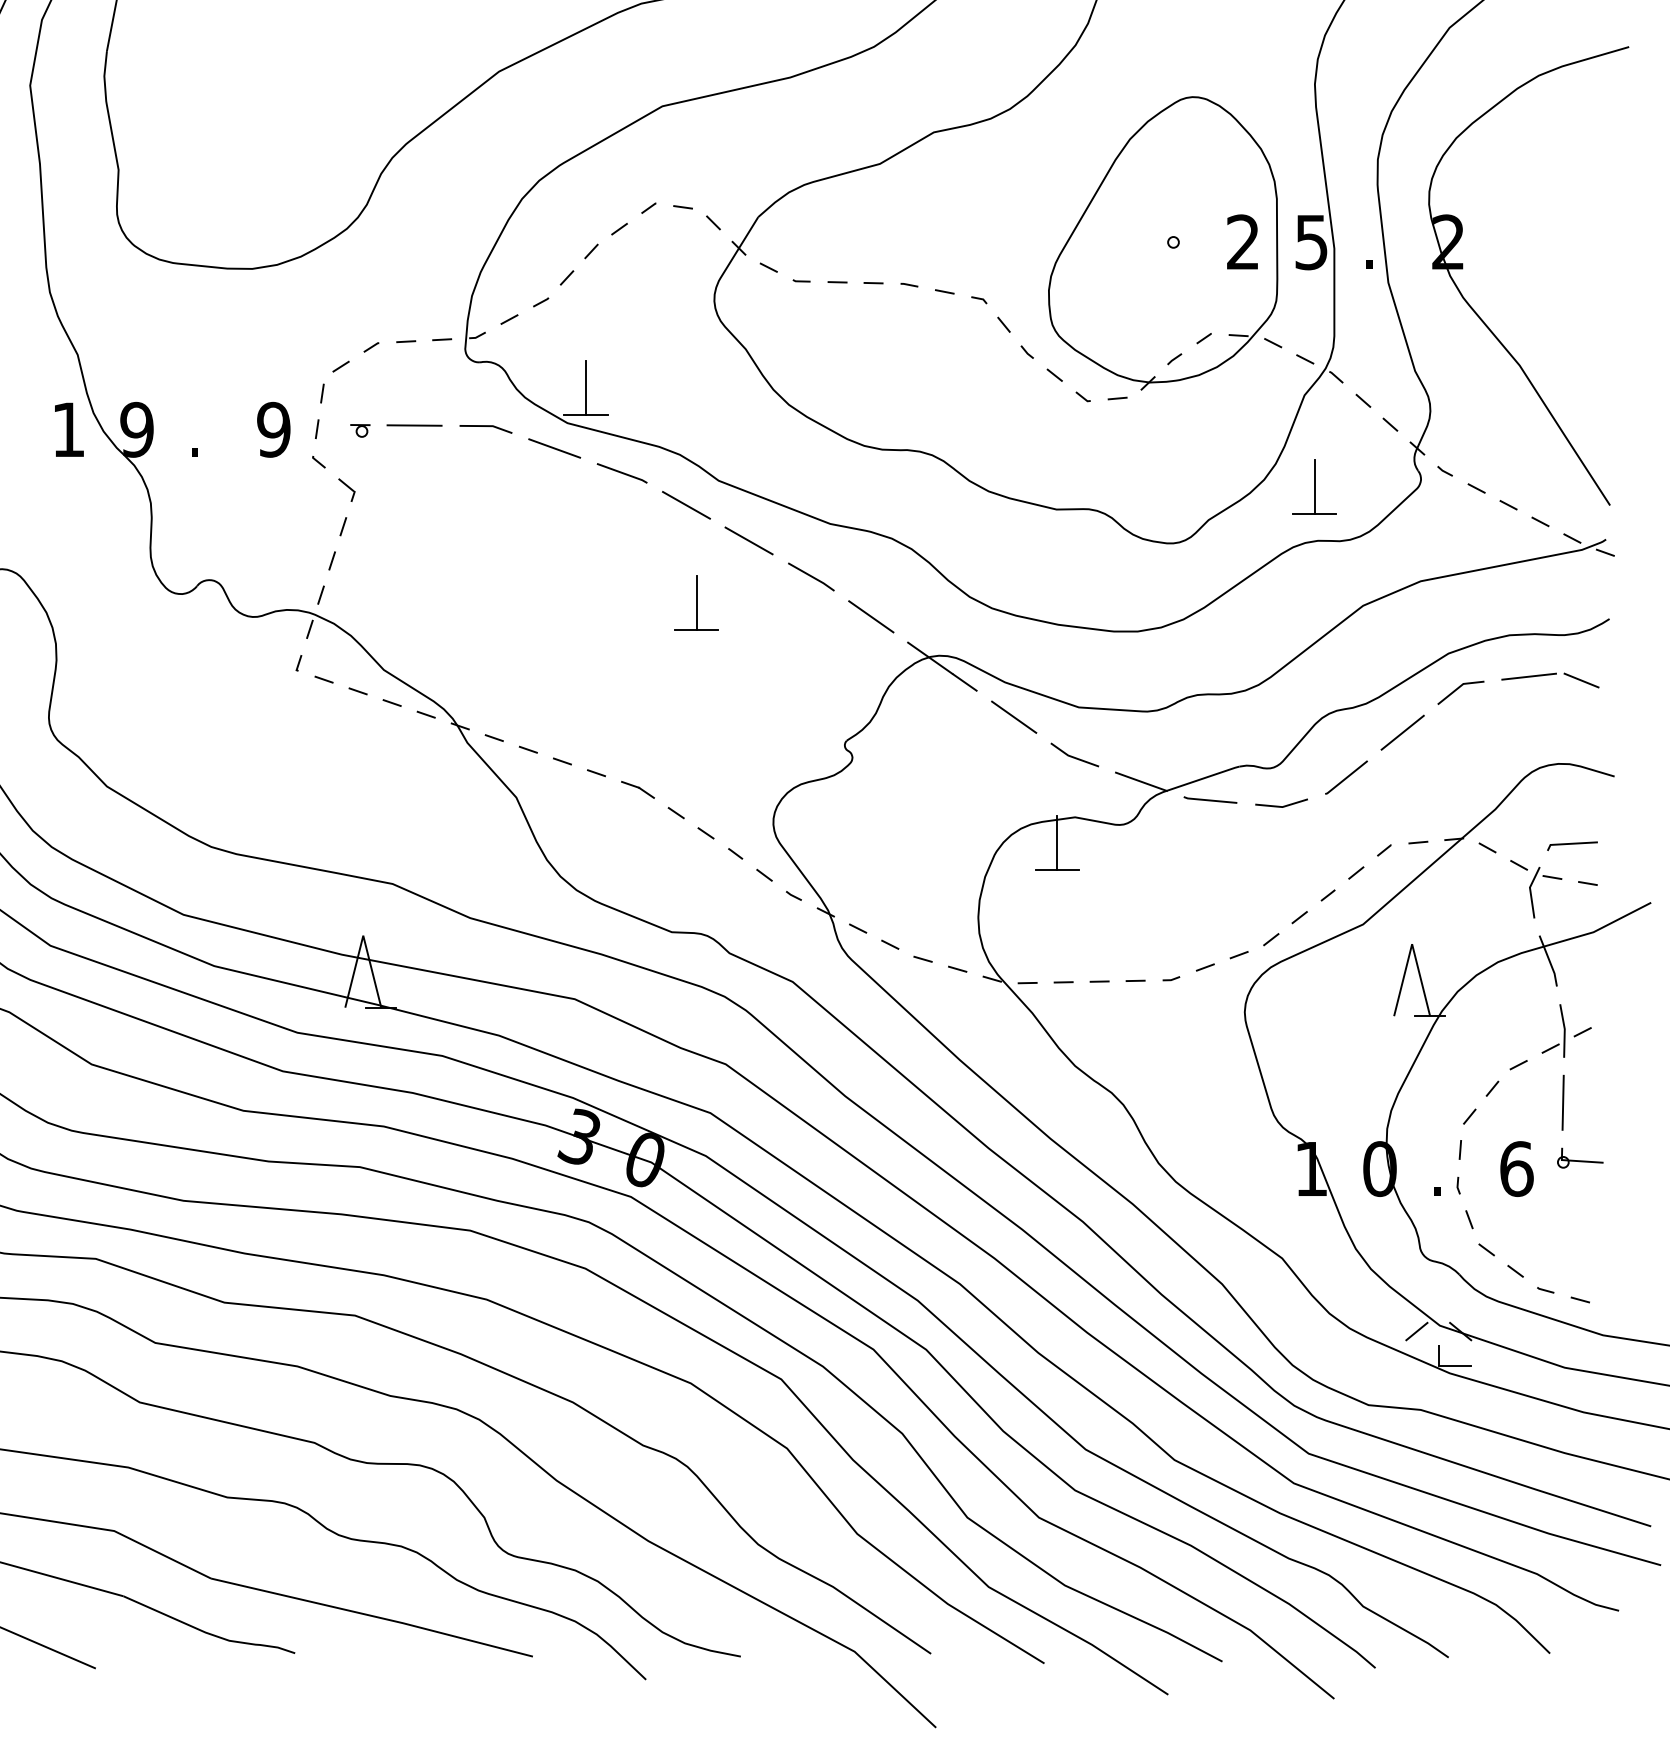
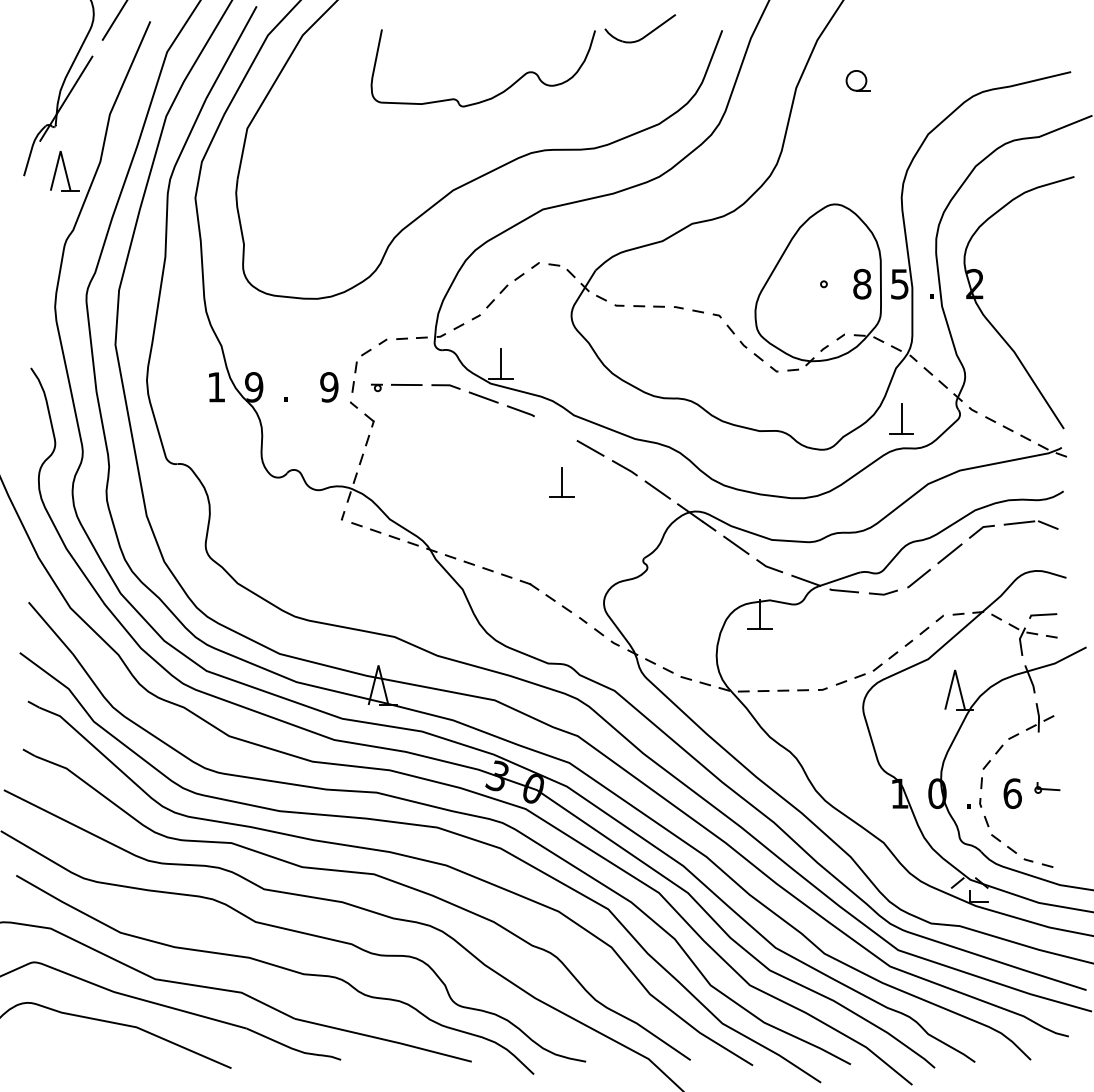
text: (1243, 242) -> (862, 284), 2 -> 8
line: (687, 504) -> (556, 428), removed
line: (1561, 1103) -> (1037, 757), removed

